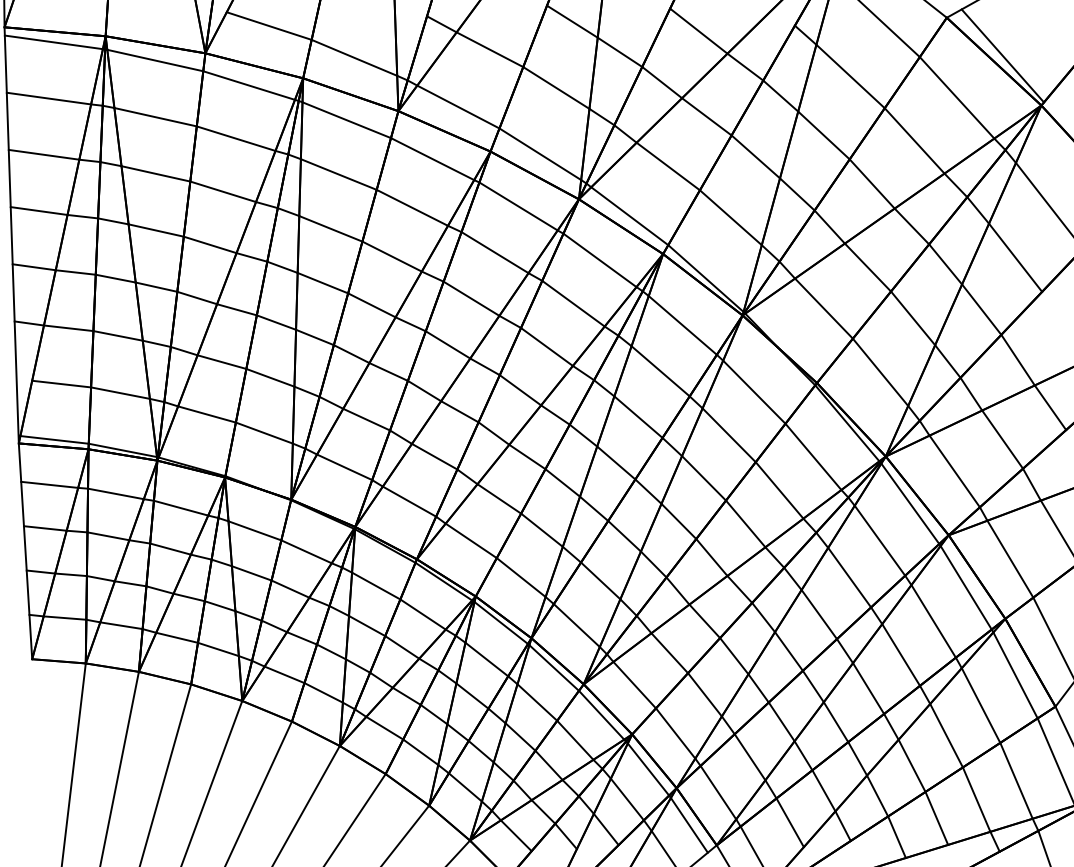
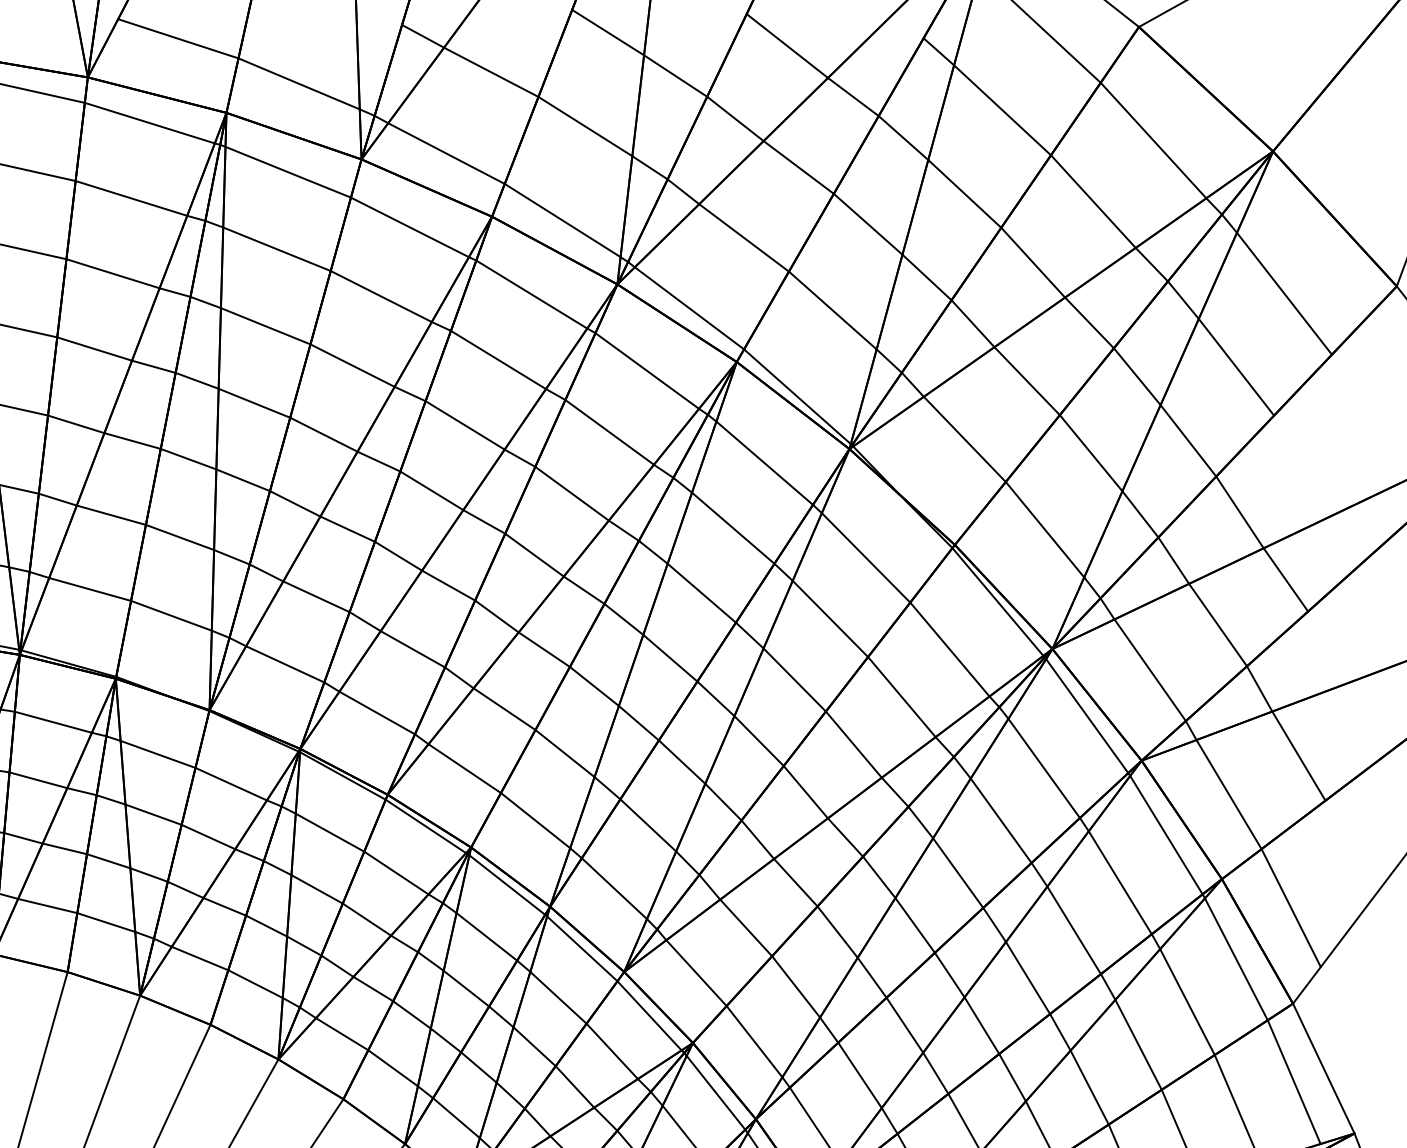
line: (1002, 55) -> (1217, 80), removed

